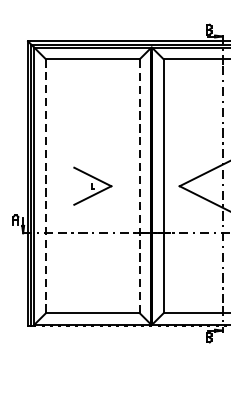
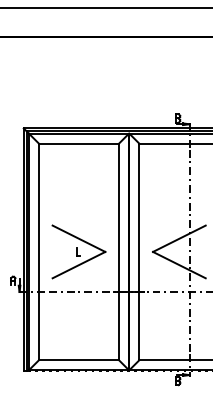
part: (92, 185) -> (78, 251), size x1.67
line: (139, 185) -> (118, 251), dashed -> solid
line: (46, 186) -> (39, 252), dashed -> solid

